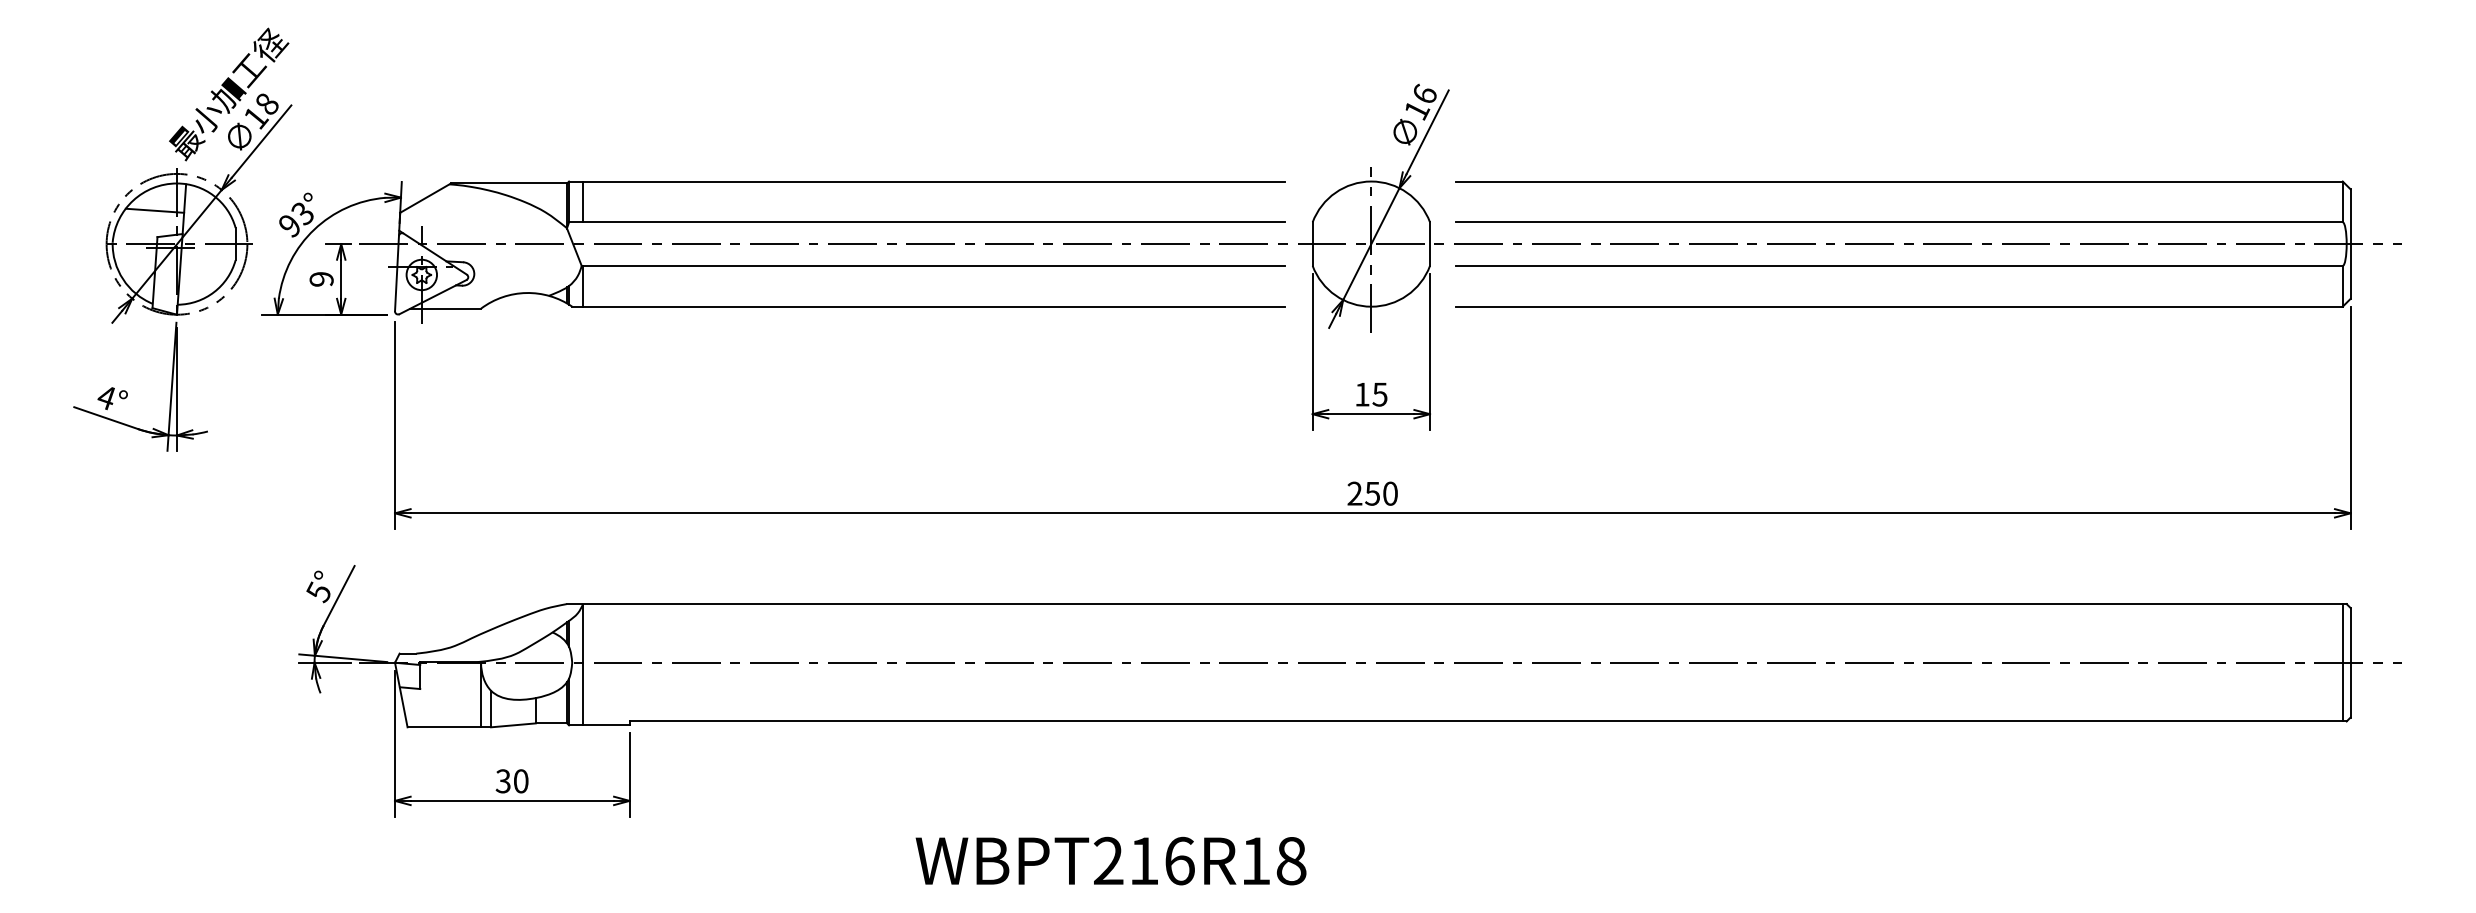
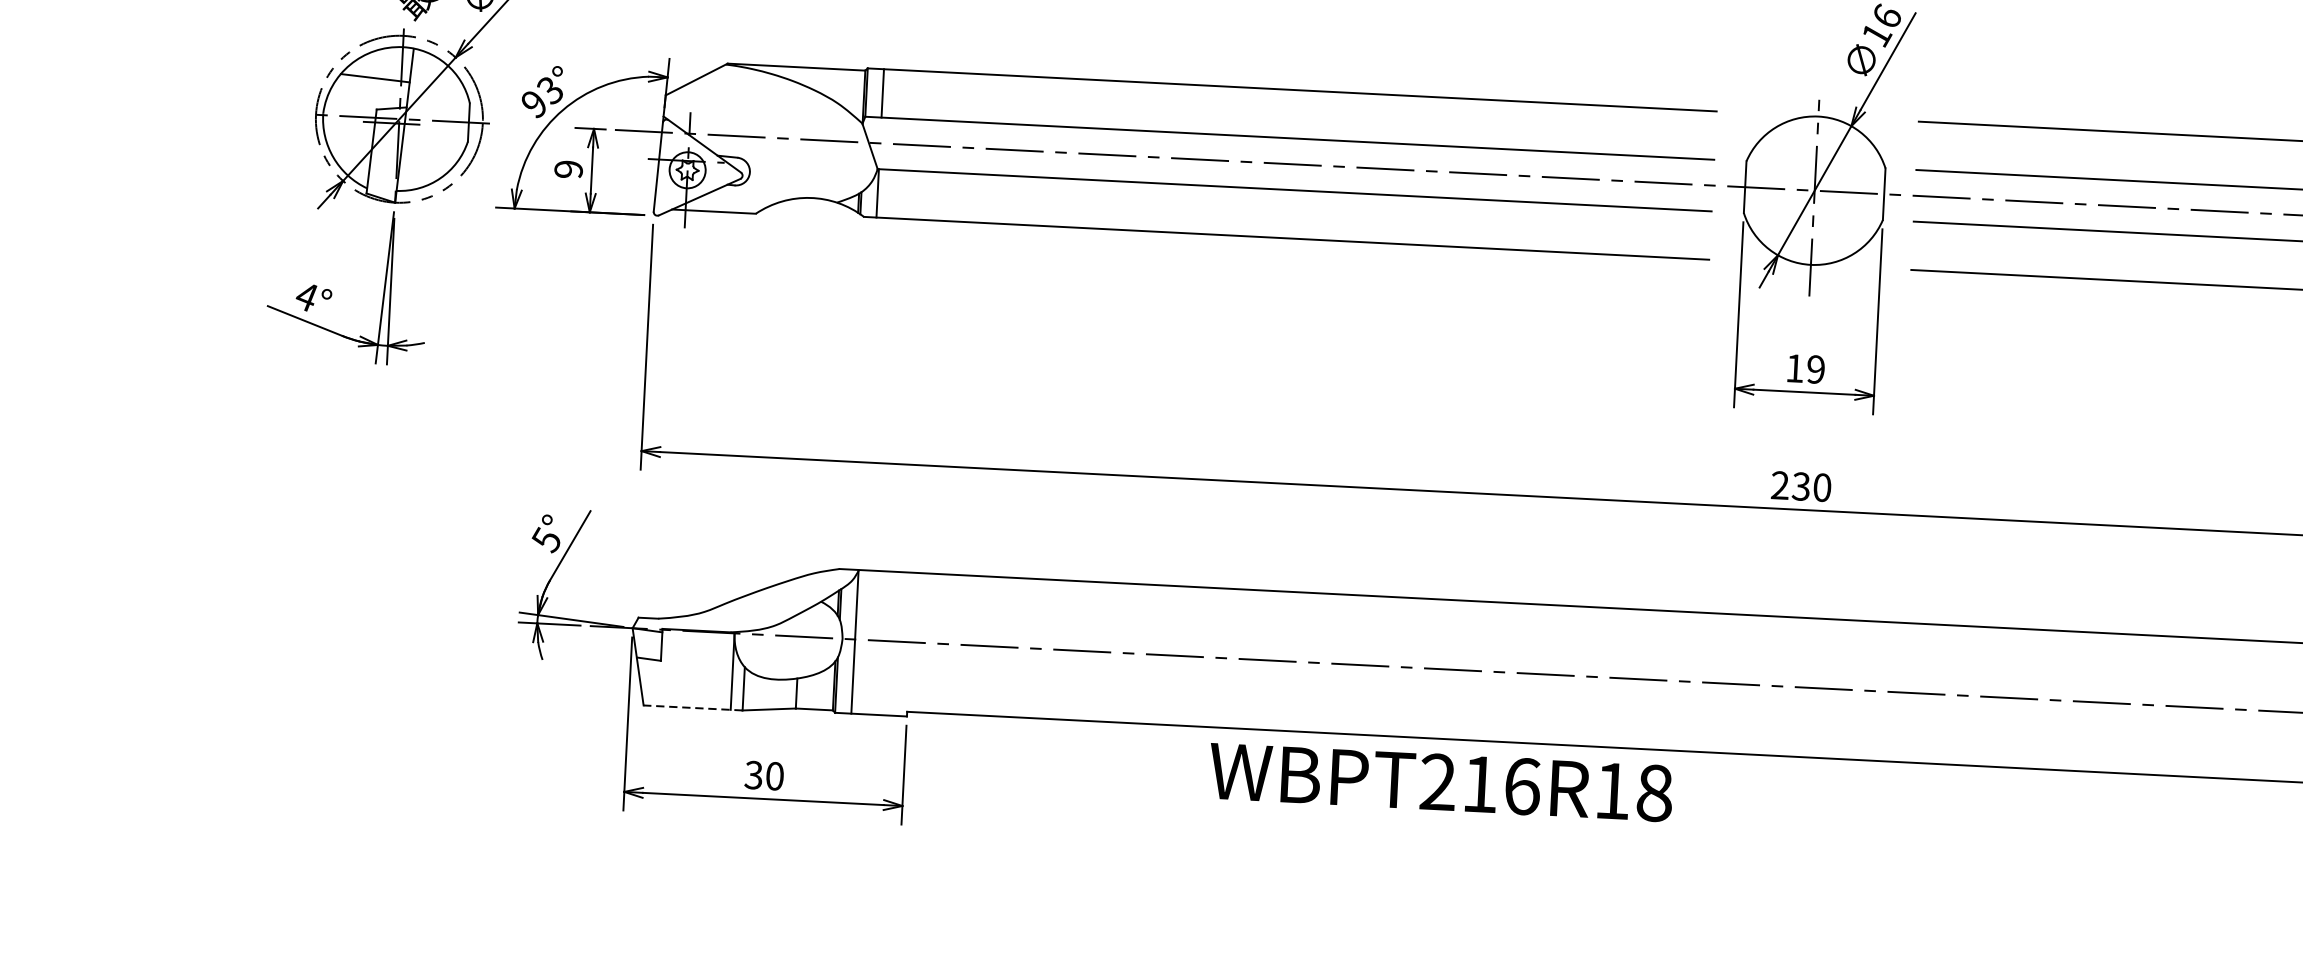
text: (1379, 394) -> (1815, 369), 15 -> 19
text: (1372, 493) -> (1801, 486), 250 -> 230
line: (449, 727) -> (693, 708), solid -> dashed
text: (1110, 860) -> (1440, 781), moved

